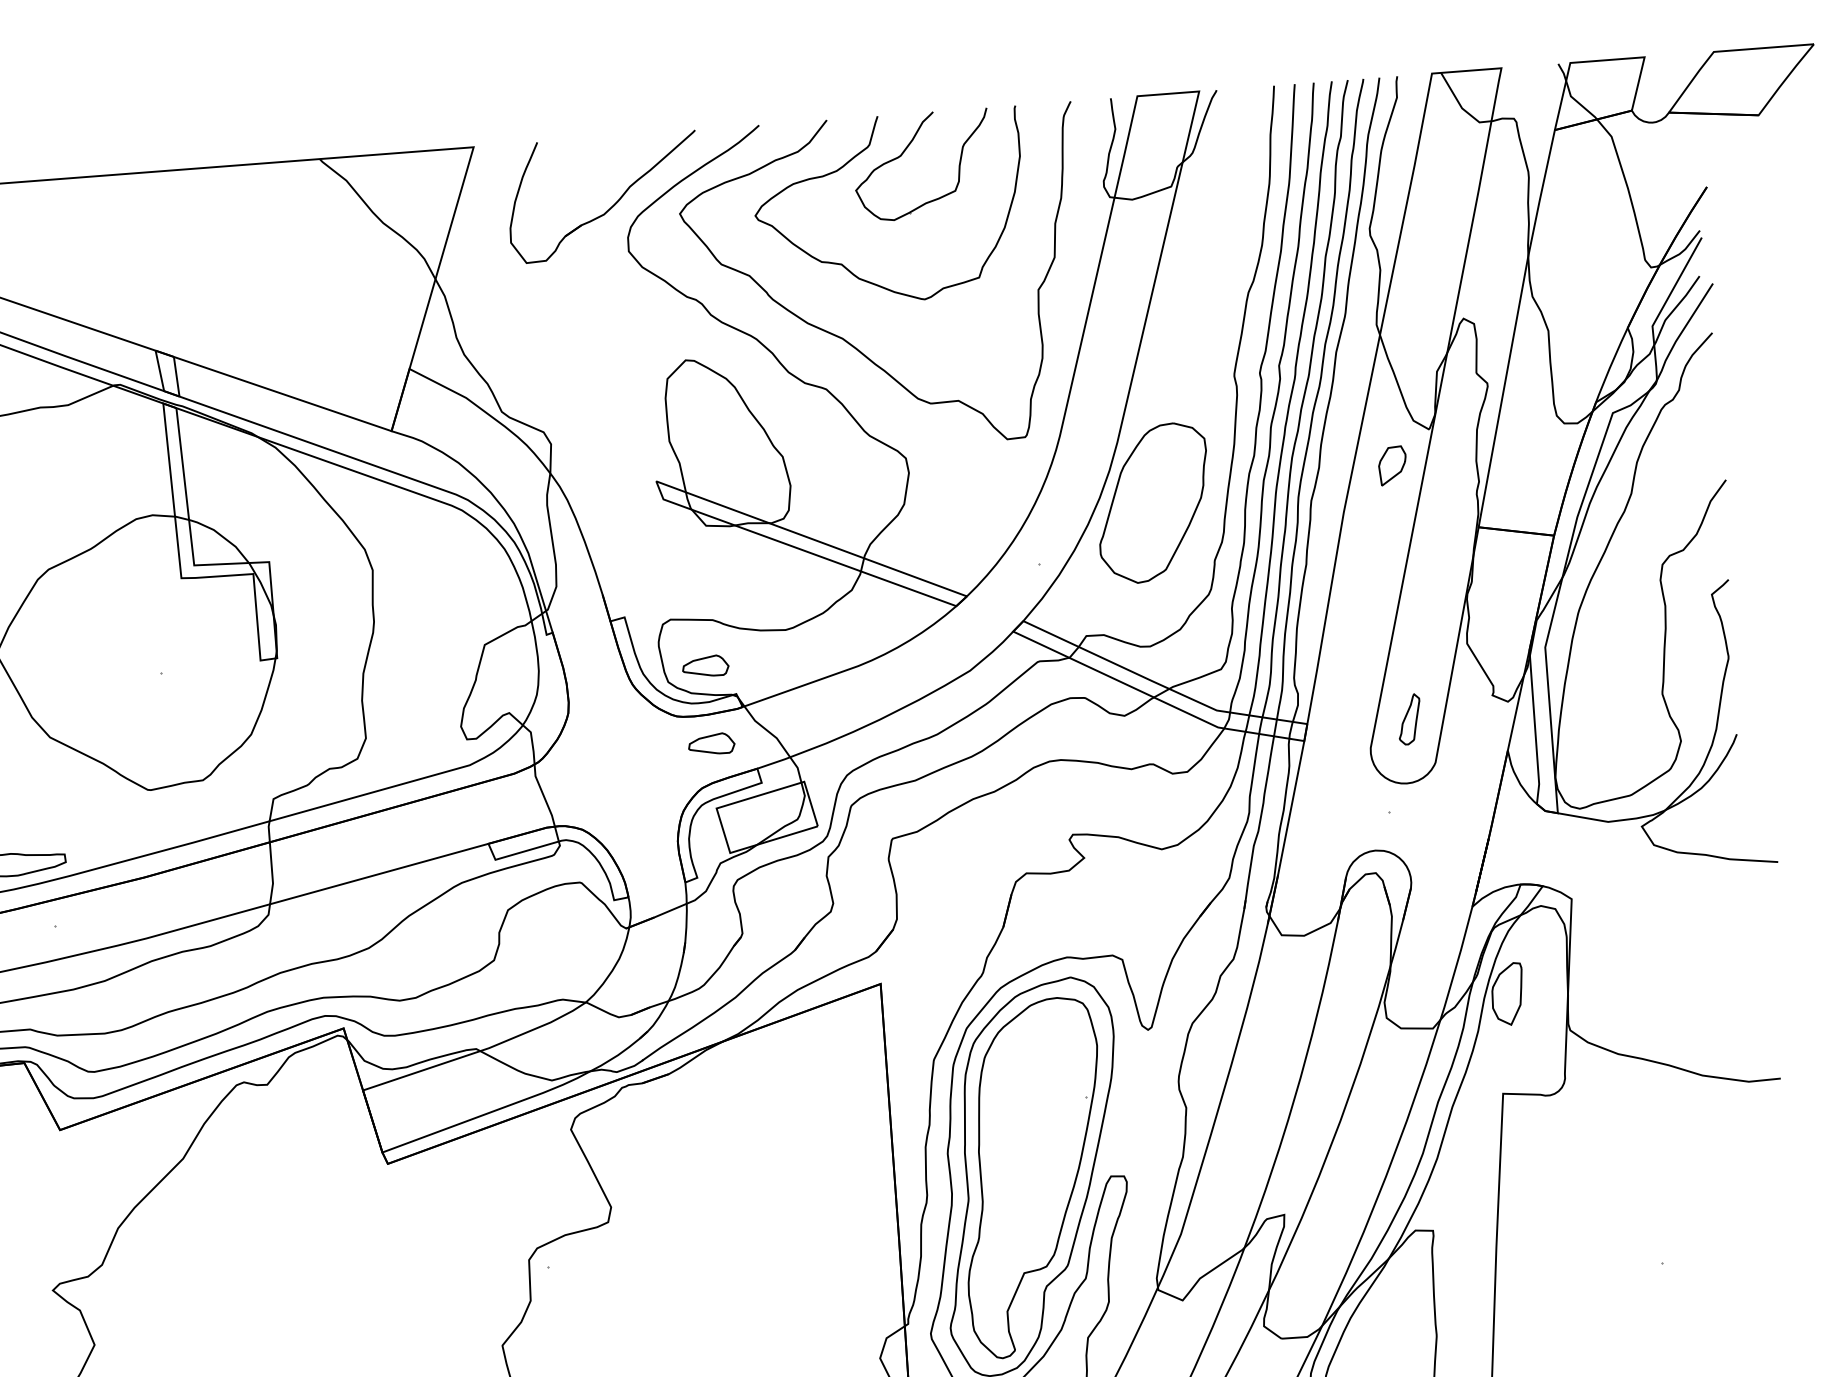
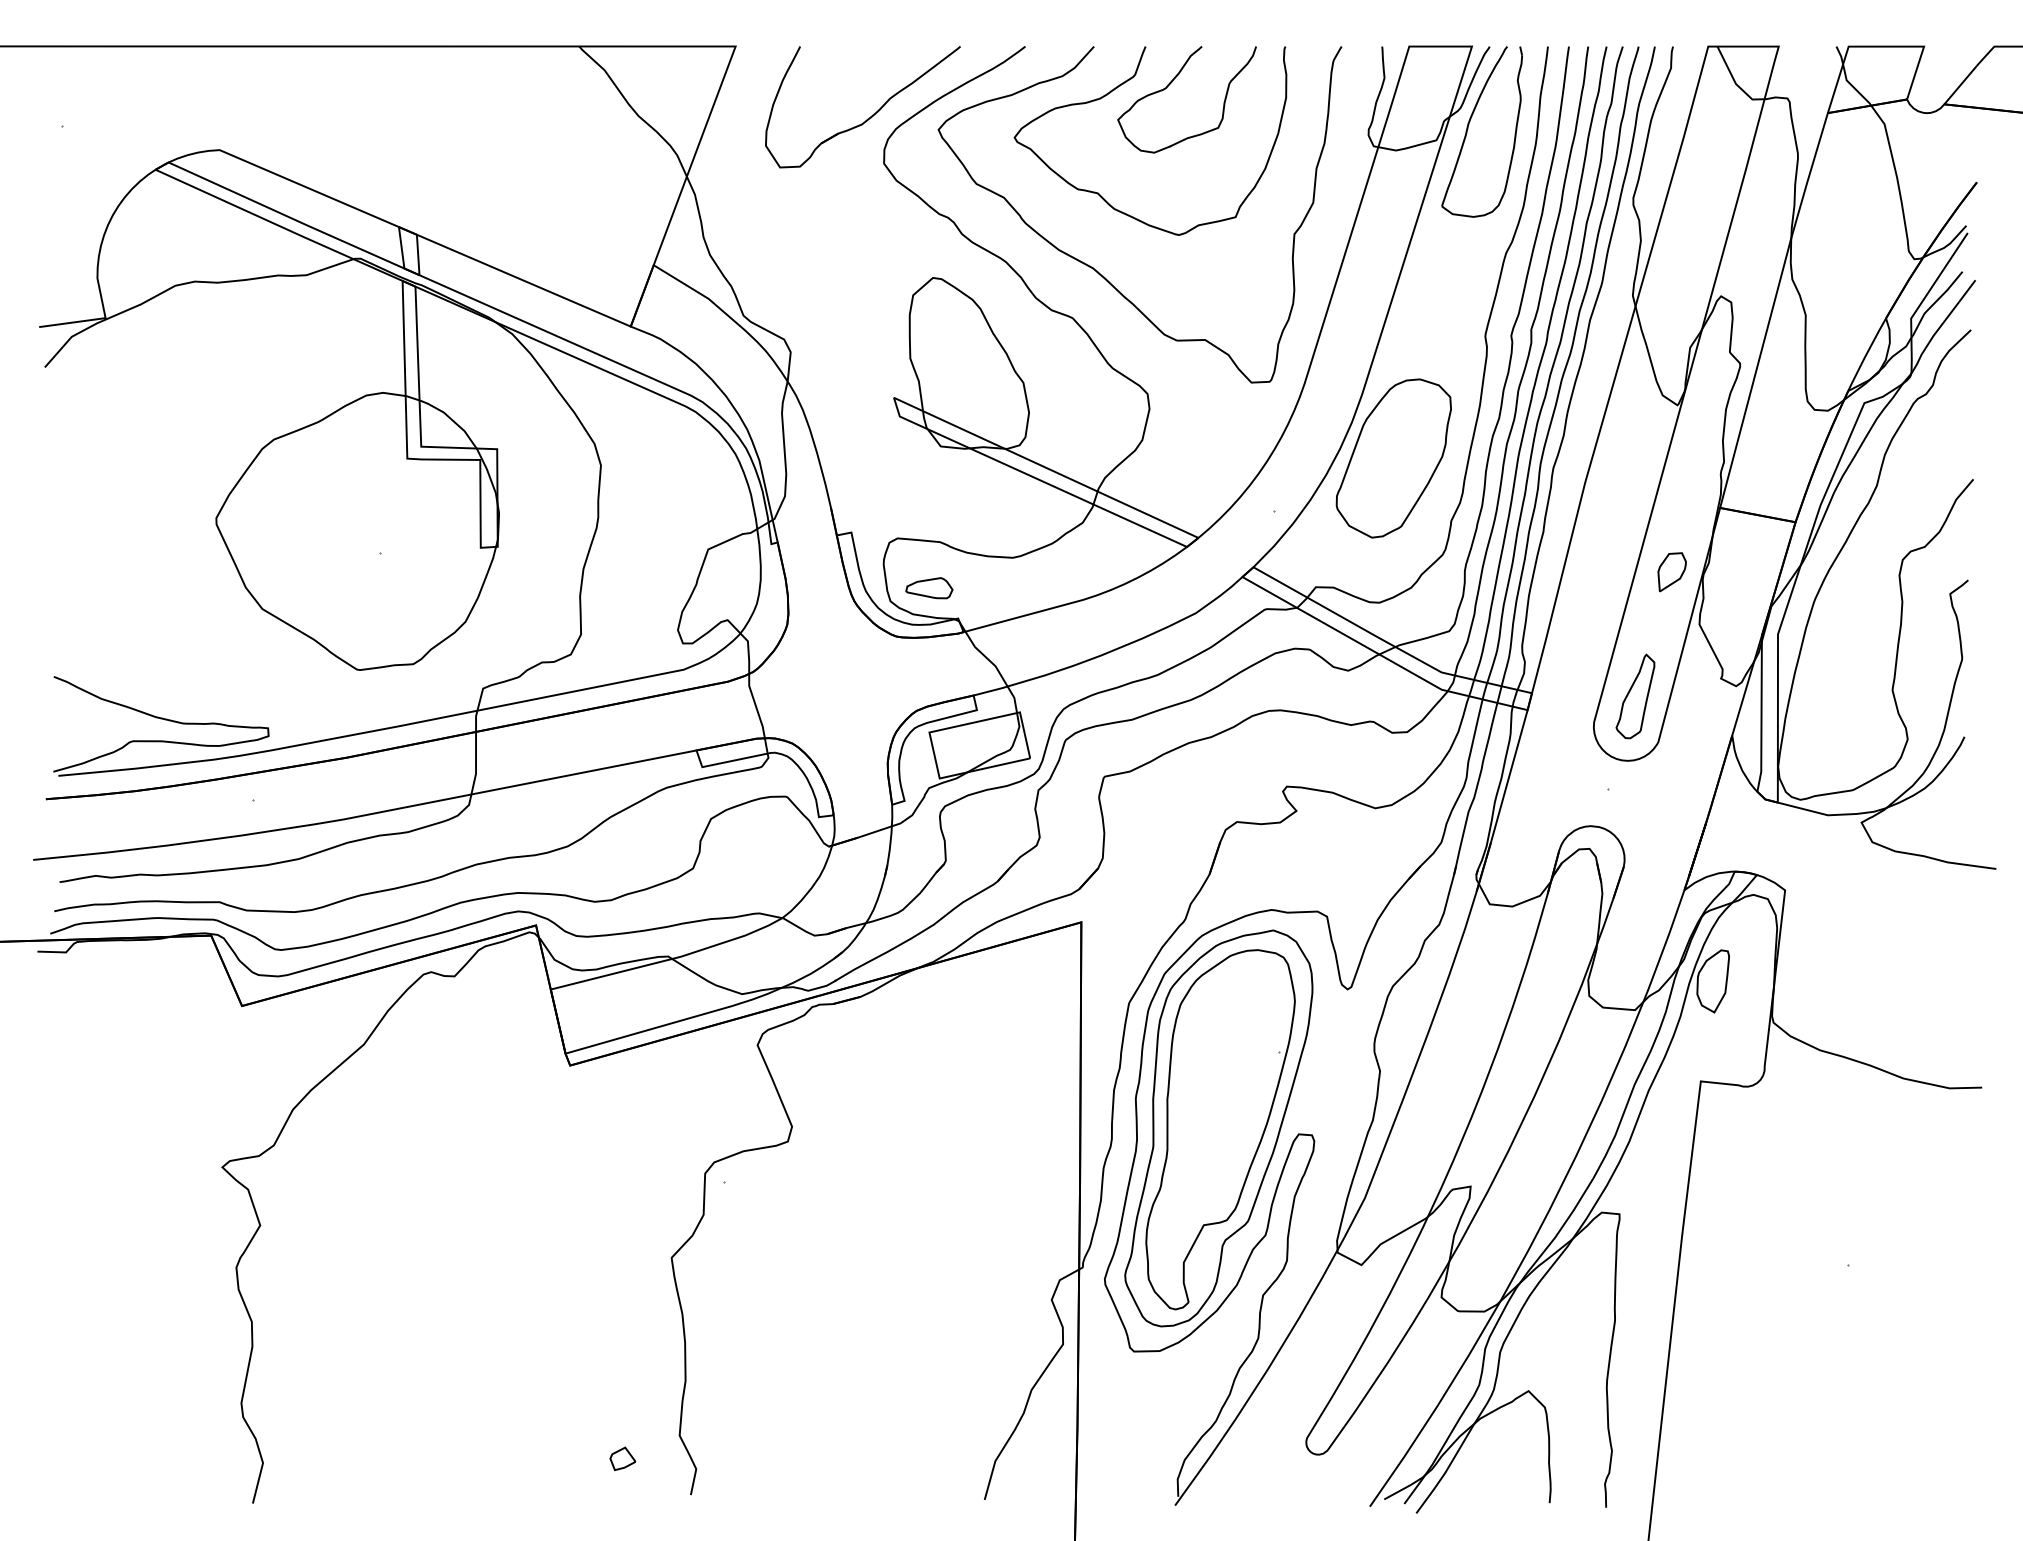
part: (1202, 173) -> (1468, 129), added
part: (1392, 466) -> (1671, 572), moved
part: (1409, 719) -> (1635, 696), size x1.67
part: (711, 744) -> (929, 667), removed

